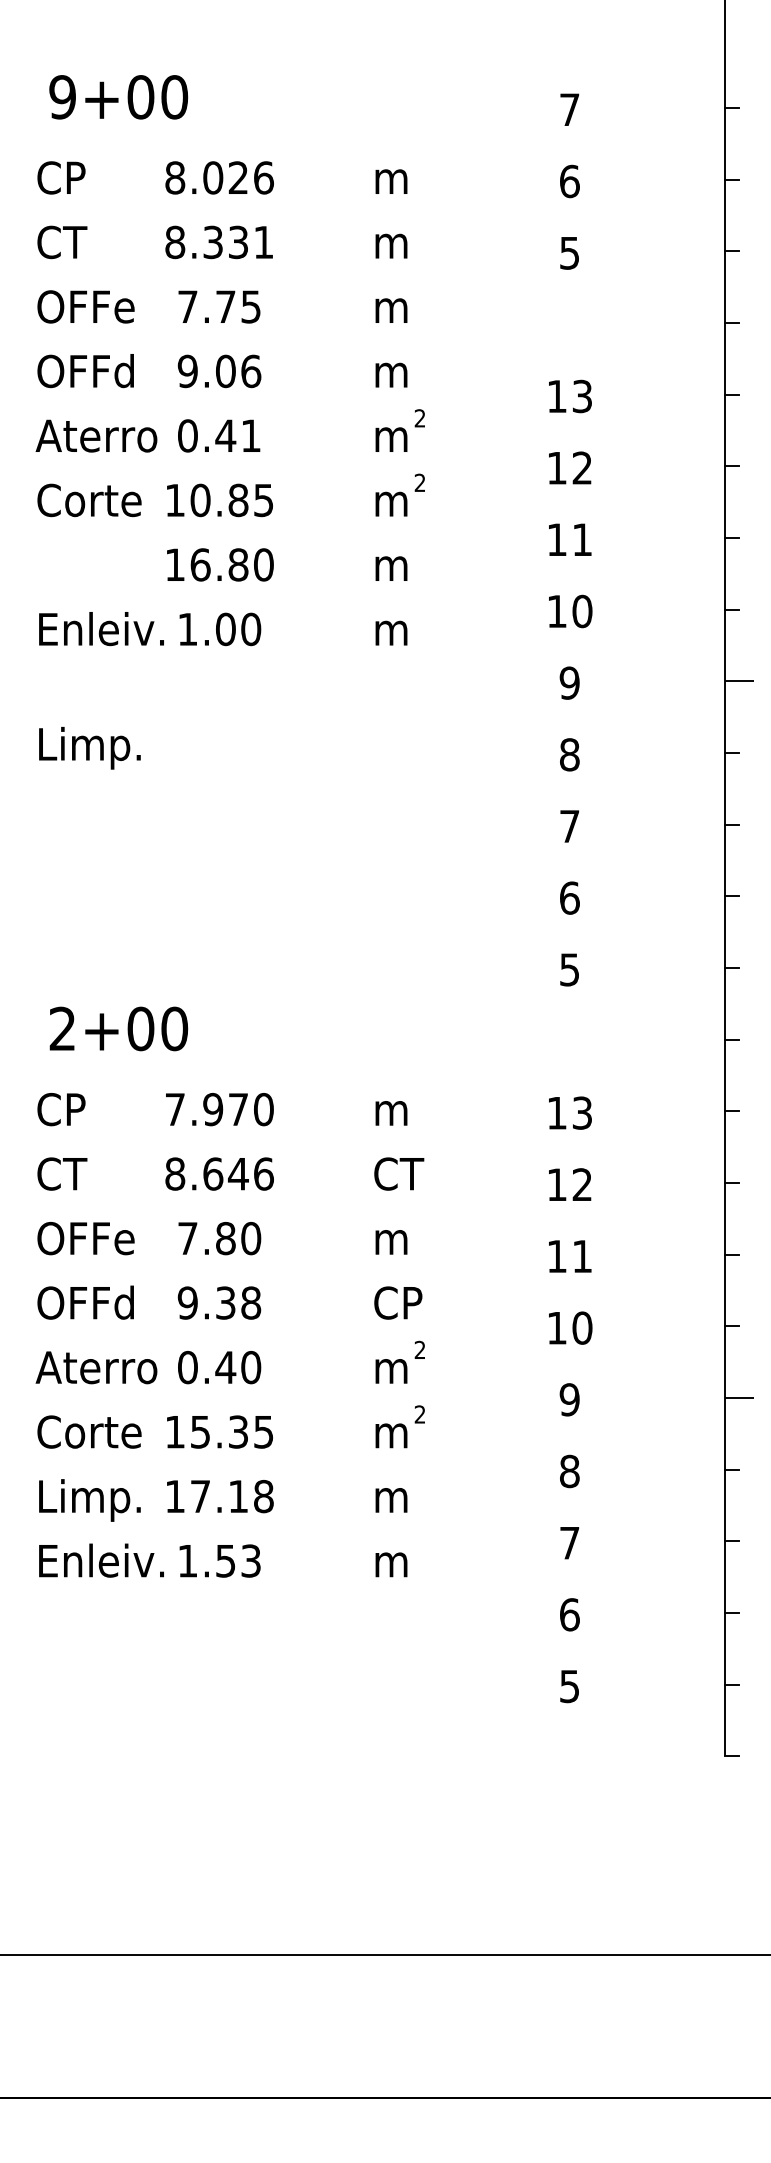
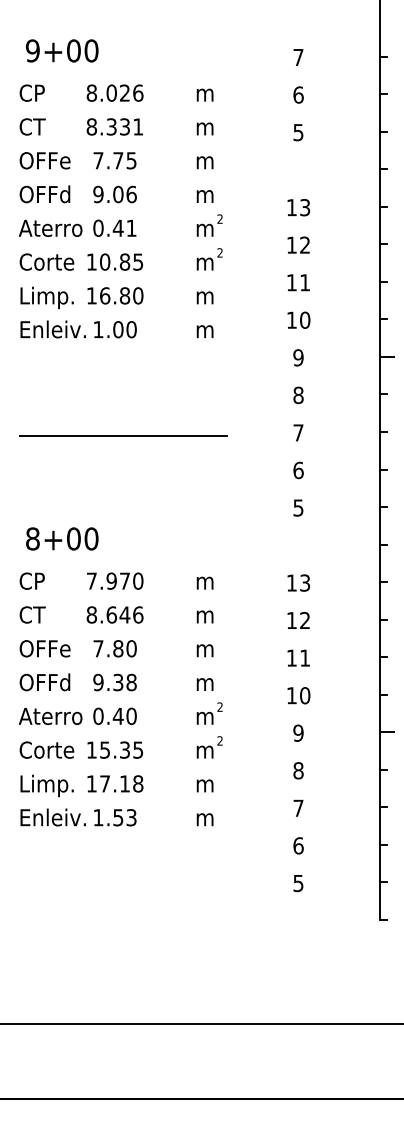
text: (88, 747) -> (46, 297), moved
line: (235, 831) -> (123, 435), added
text: (61, 1028) -> (32, 538), 2+00 -> 8+00
text: (399, 1173) -> (209, 614), CT -> m
text: (397, 1302) -> (208, 682), CP -> m

